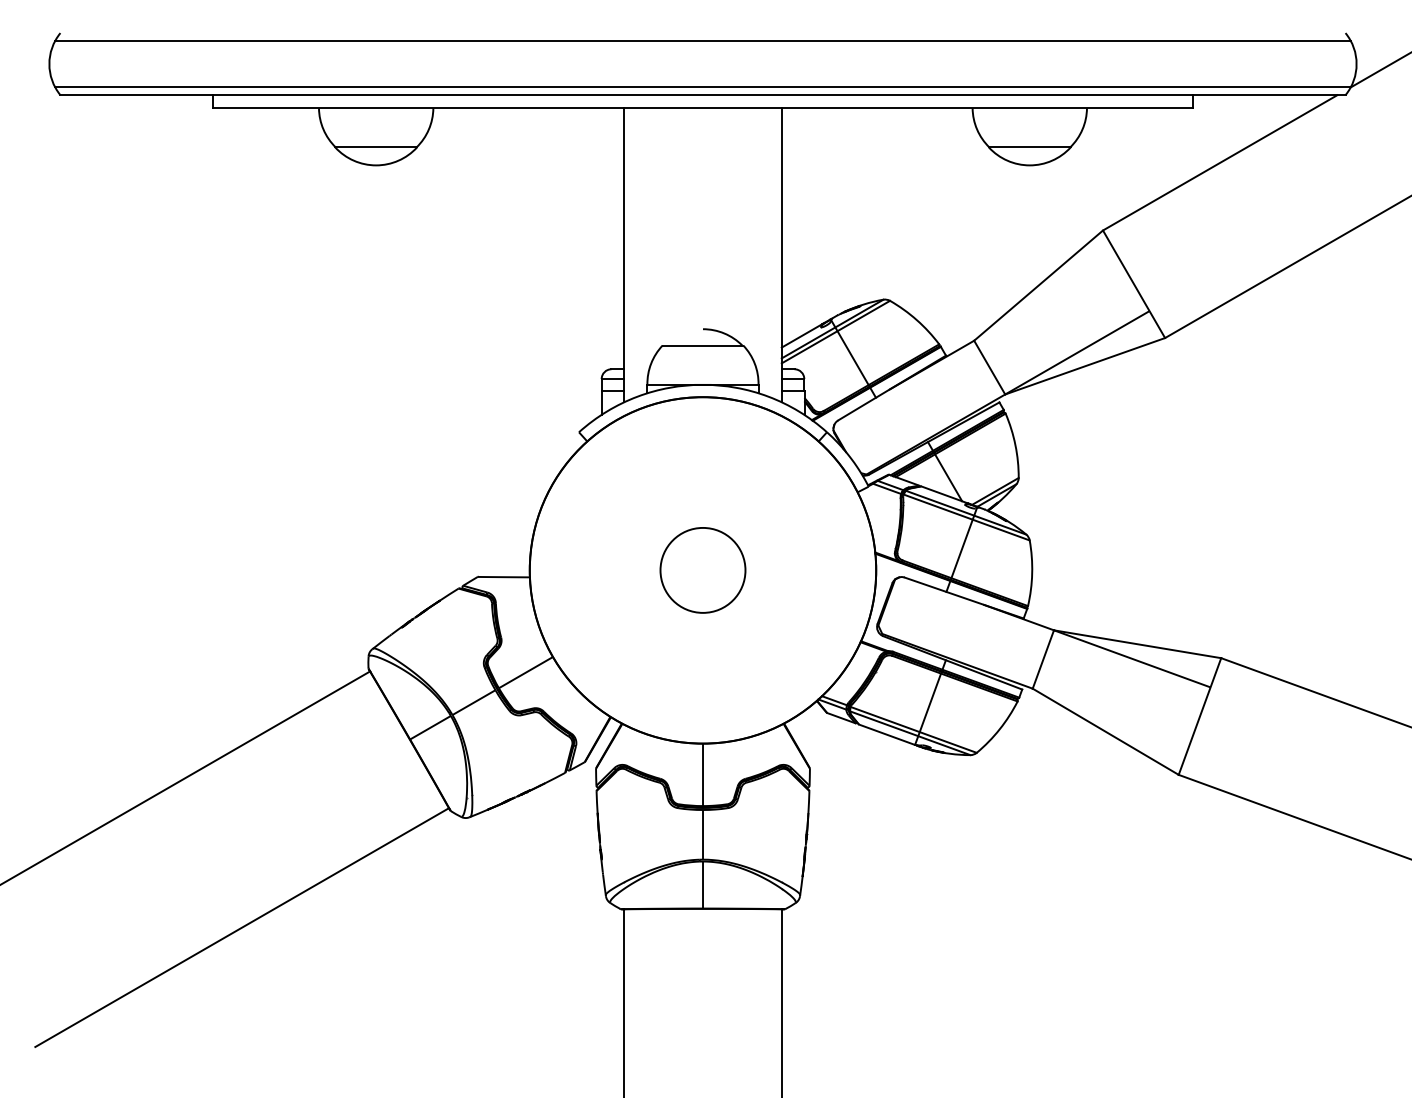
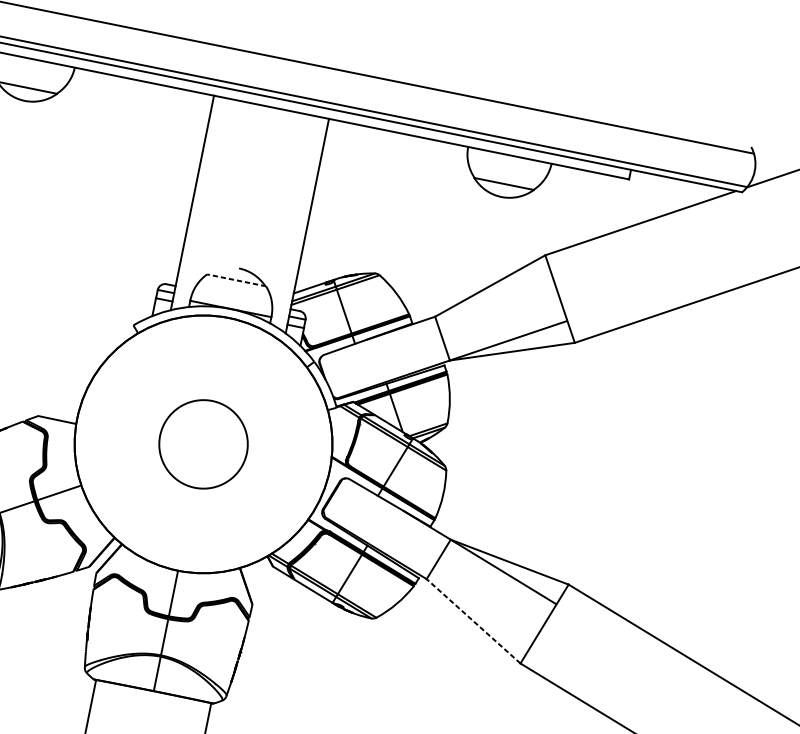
line: (702, 345) -> (236, 280), solid -> dashed
circle: (702, 569) -> (203, 443), size x1.4
line: (1105, 731) -> (473, 621), solid -> dashed

